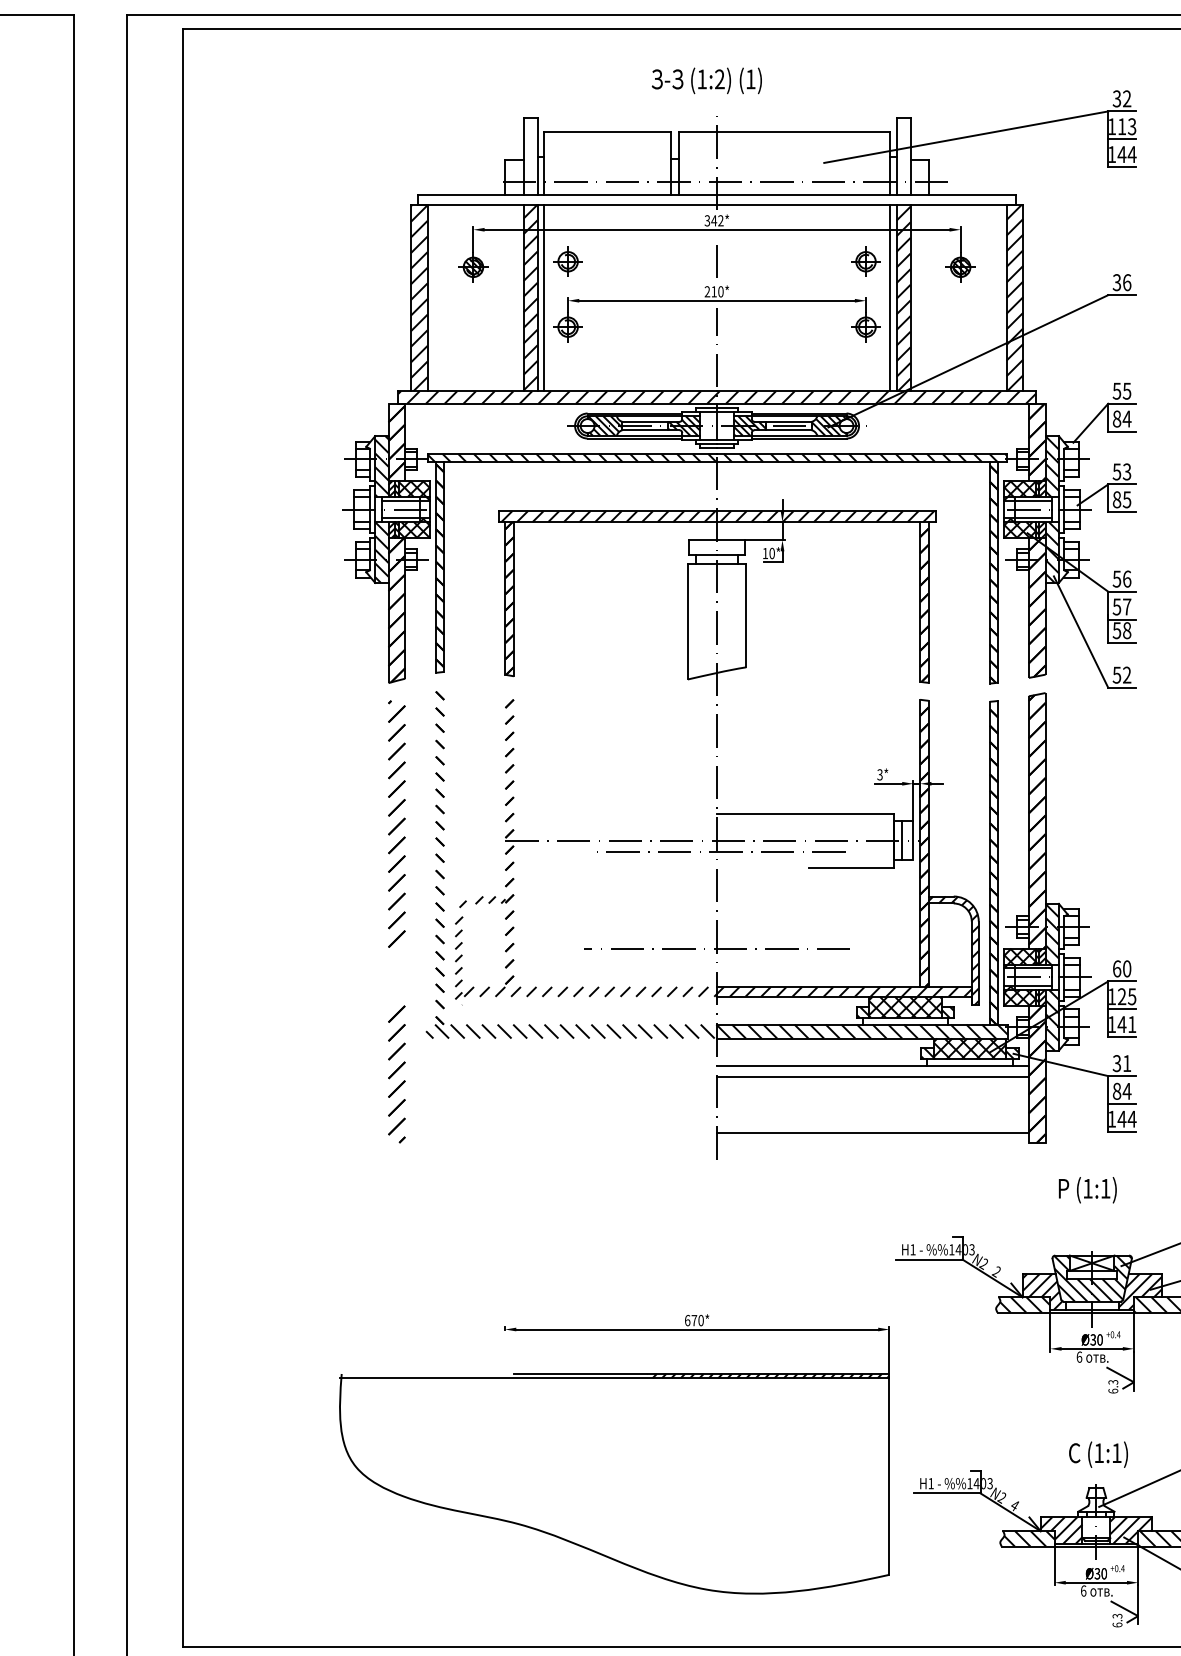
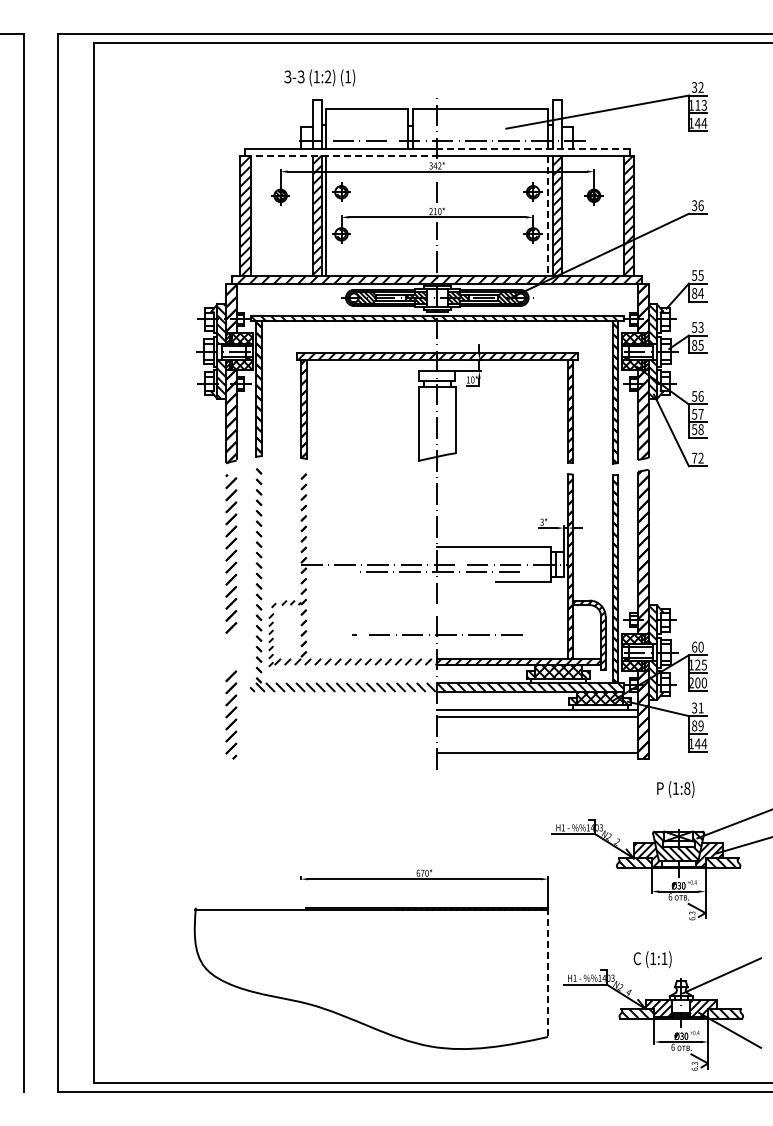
text: (706, 80) -> (319, 77), moved
line: (866, 195) -> (533, 149), solid -> dashed
line: (568, 204) -> (341, 155), solid -> dashed
line: (889, 297) -> (548, 215), solid -> dashed
text: (1116, 674) -> (694, 457), 52 -> 72
text: (1123, 1023) -> (698, 682), 141 -> 200
text: (1126, 1090) -> (700, 725), 84 -> 89
text: (1105, 1188) -> (687, 788), (1:1) -> (1:8)
text: (1098, 1454) -> (652, 959), moved
line: (889, 1474) -> (548, 972), solid -> dashed

